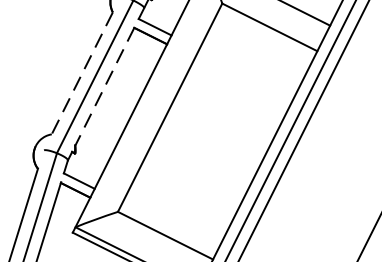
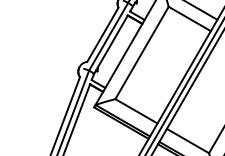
line: (81, 74) -> (102, 35), dashed -> solid
line: (104, 86) -> (112, 41), dashed -> solid

